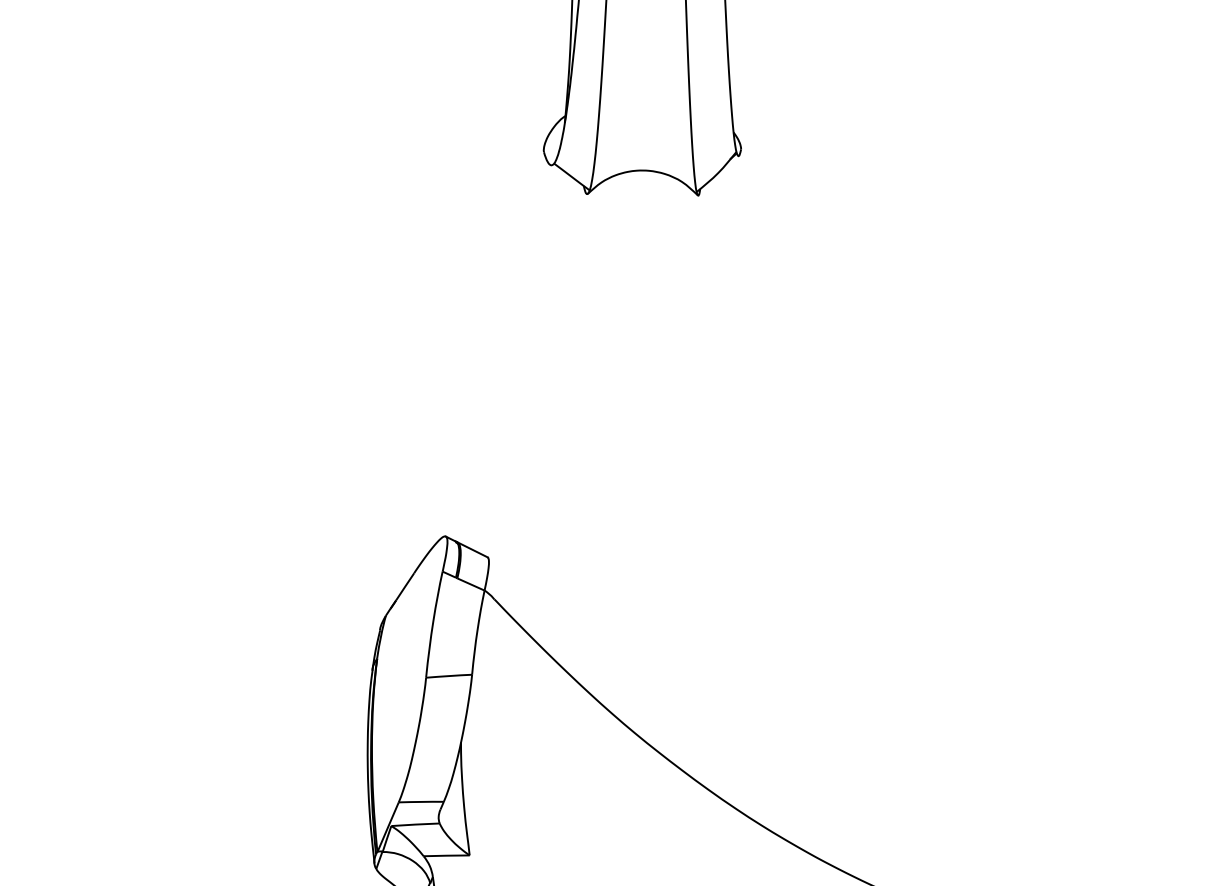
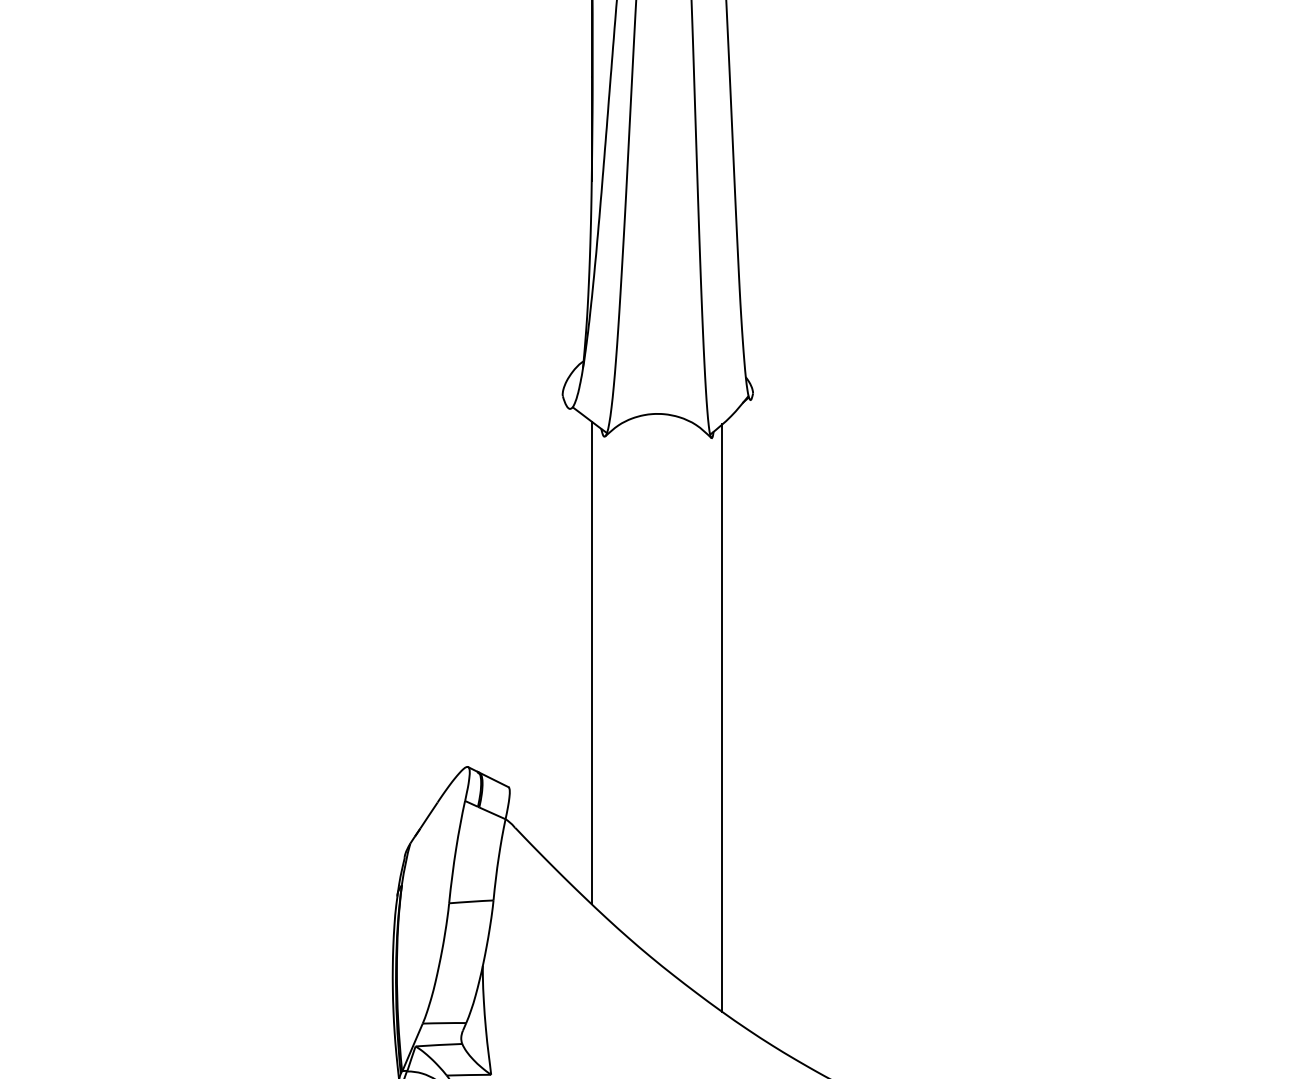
line: (573, 428) -> (591, 662), added
line: (709, 485) -> (722, 717), added

